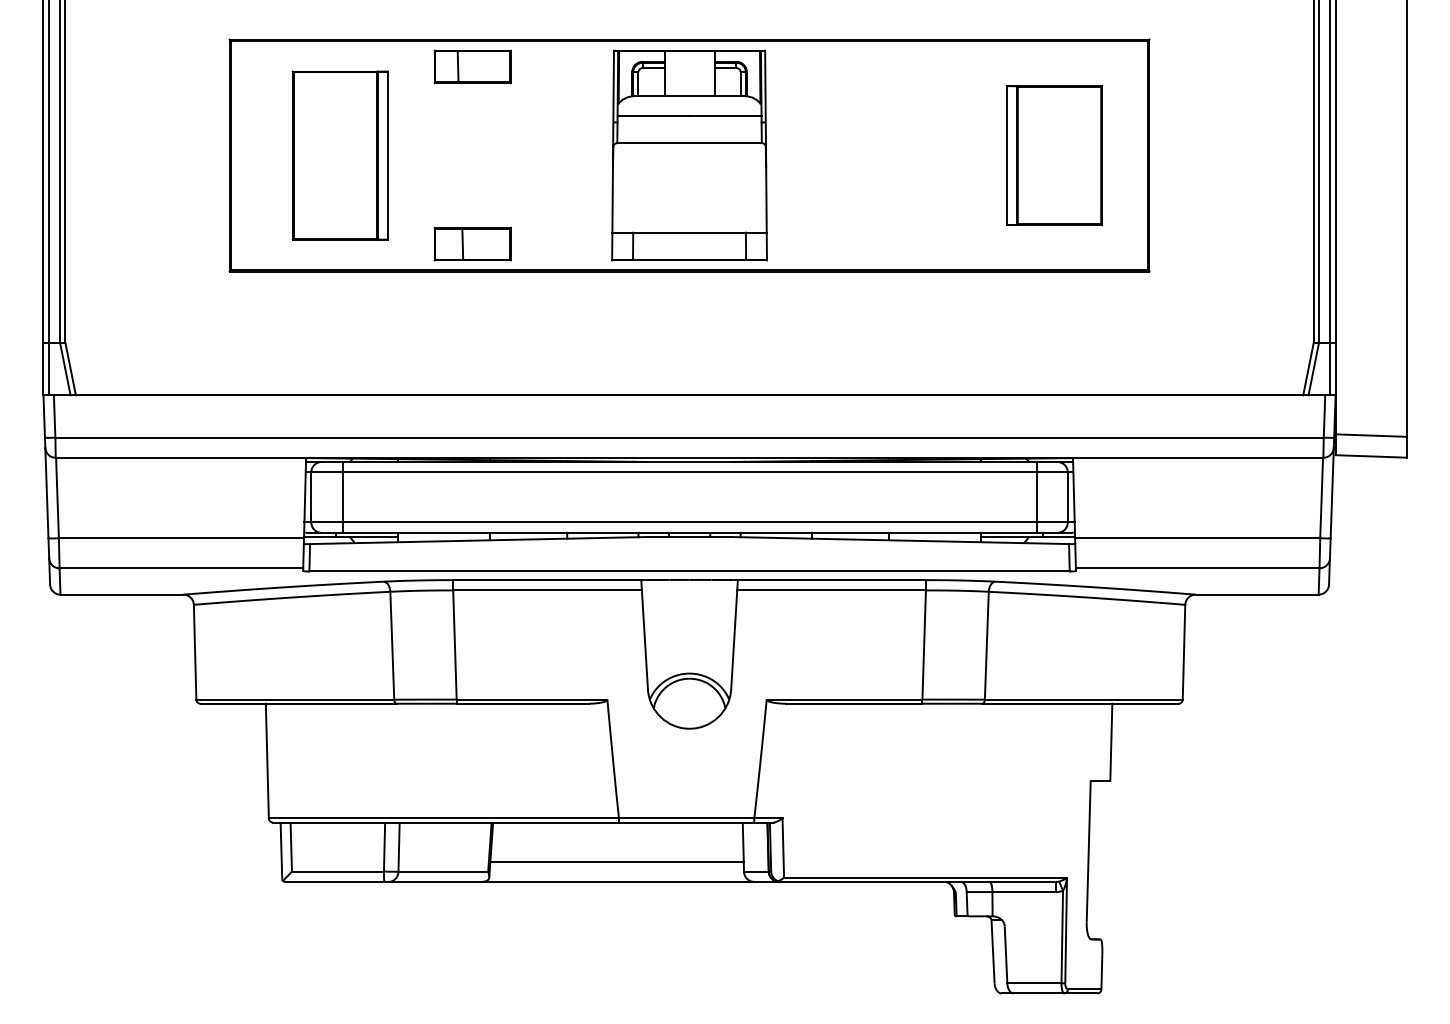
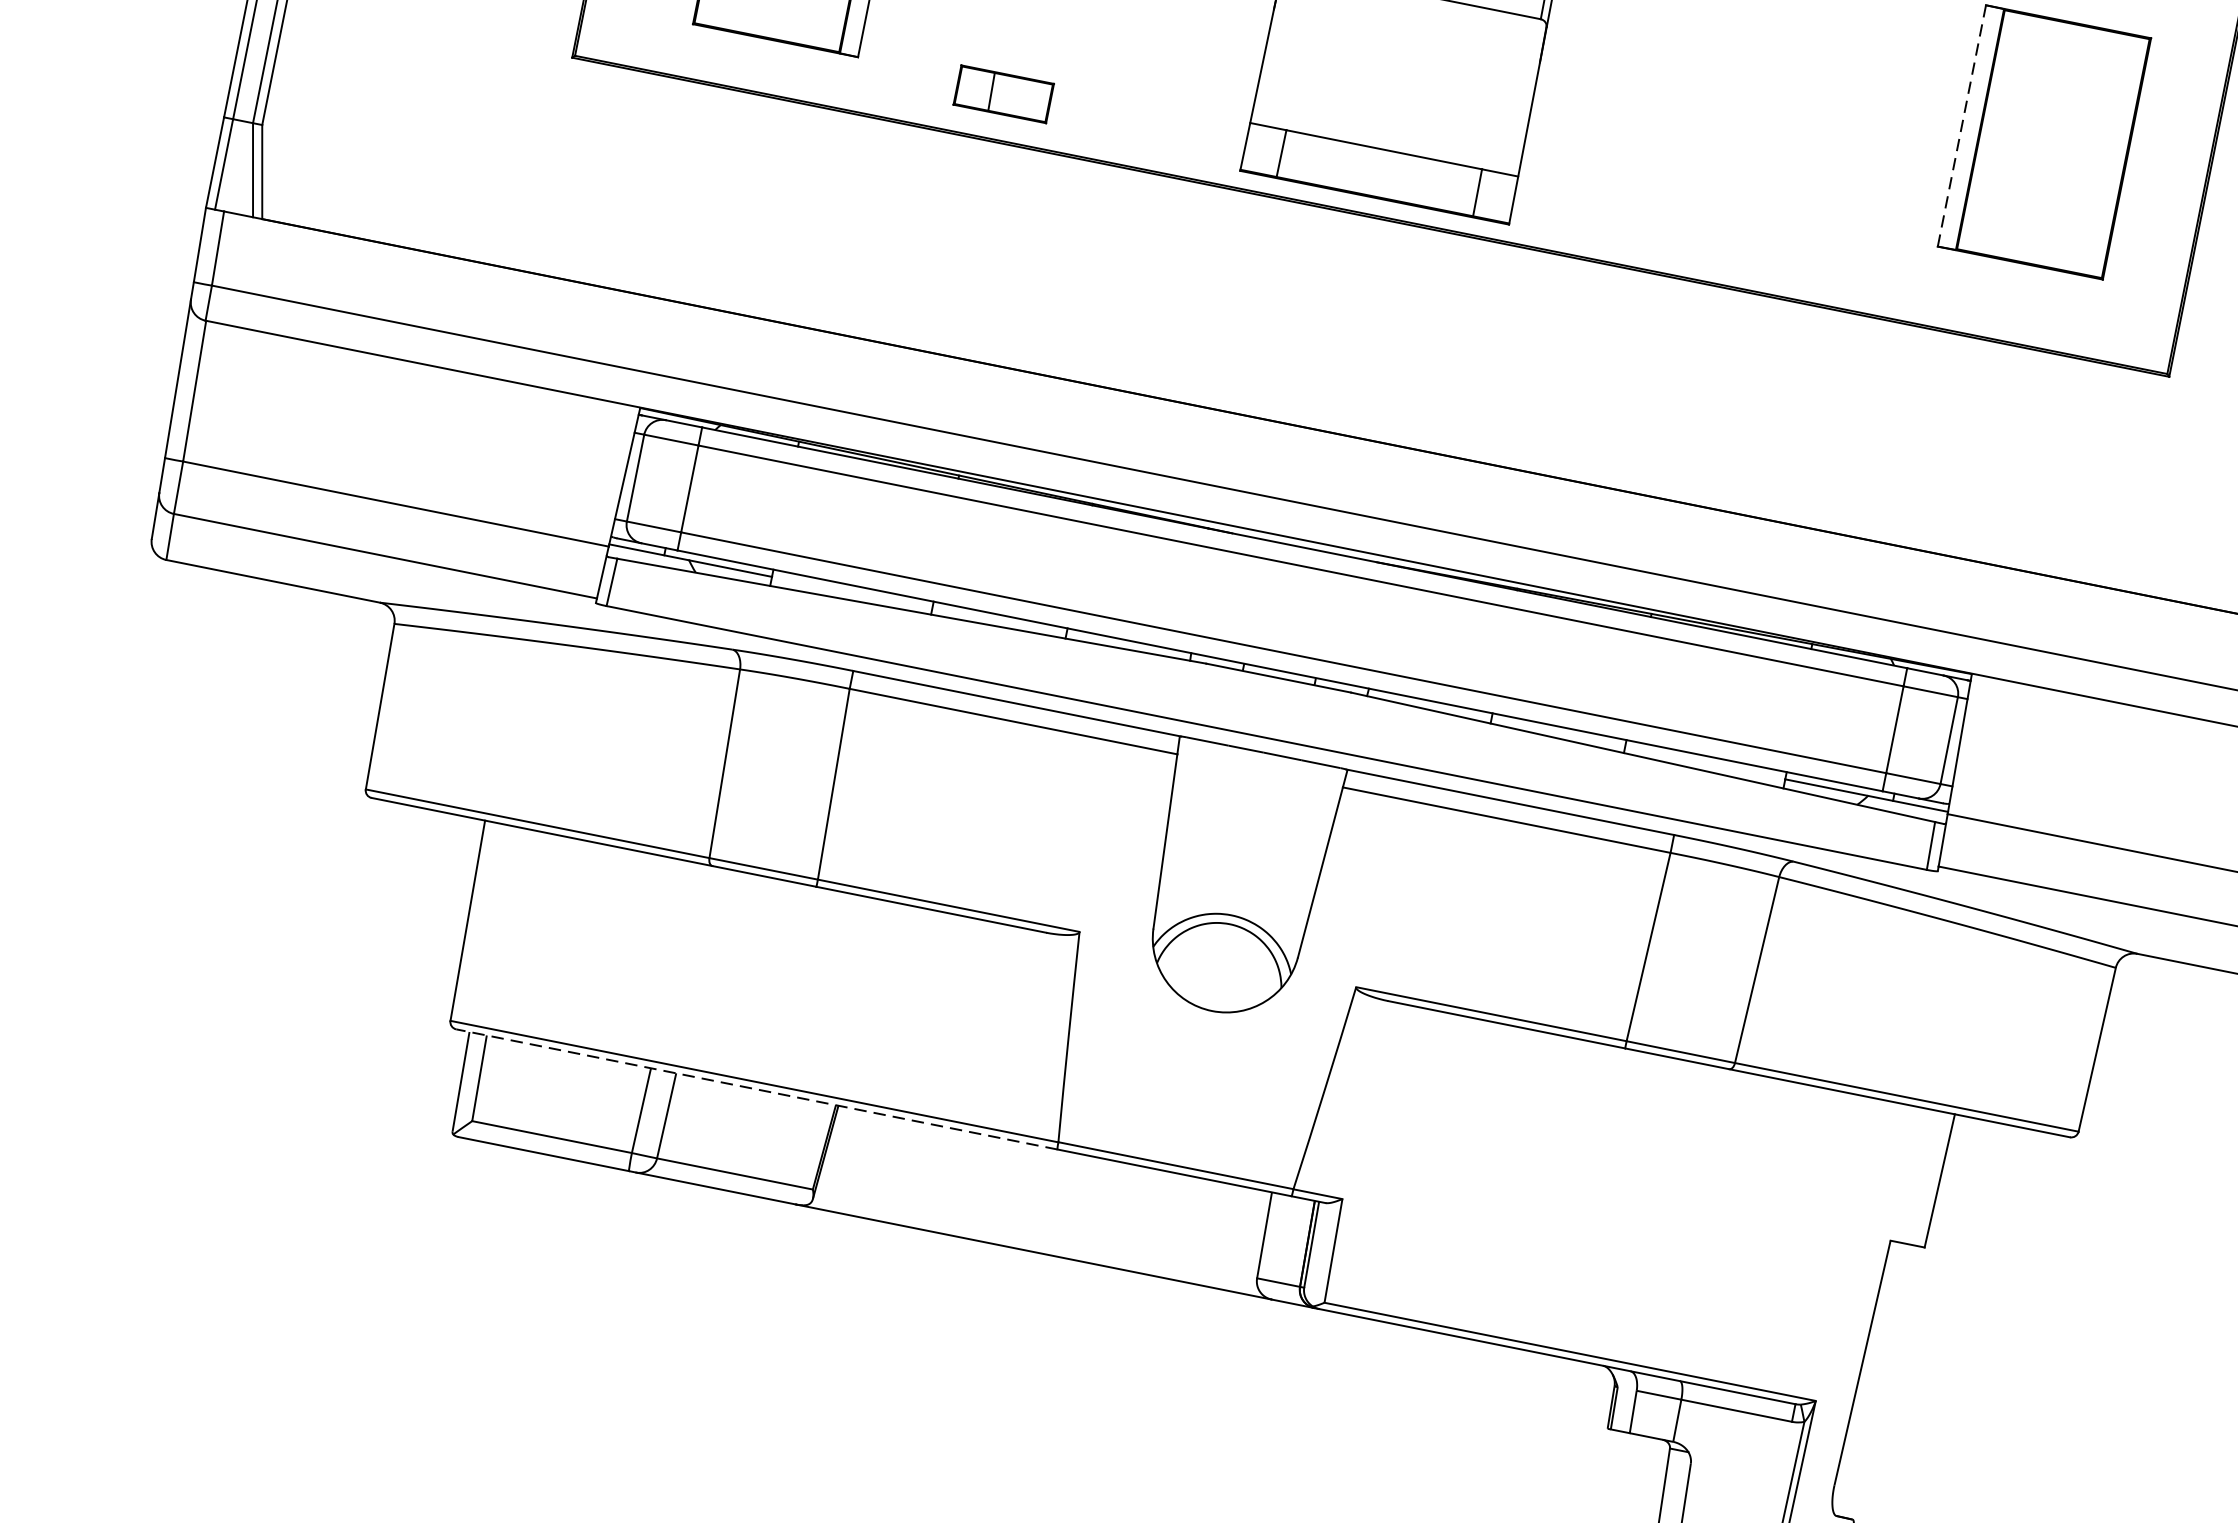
line: (1006, 155) -> (1961, 125), solid -> dashed
part: (472, 243) -> (1003, 93), size x0.7
line: (445, 822) -> (755, 1089), solid -> dashed
line: (616, 861) -> (1039, 1216), removed

